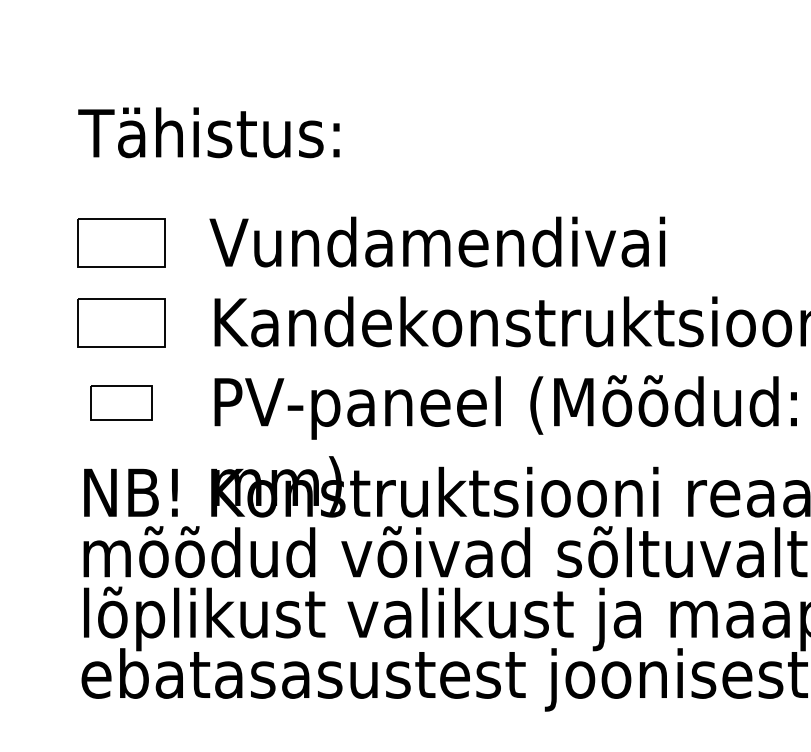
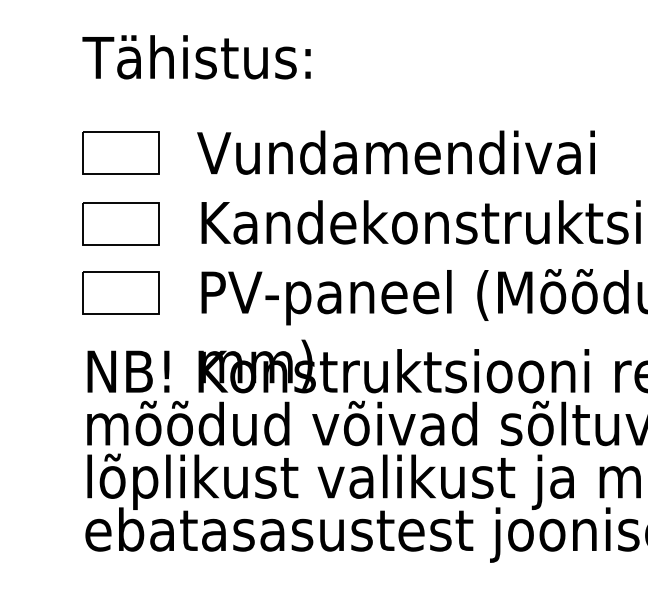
part: (121, 402) -> (120, 292), size x1.43

